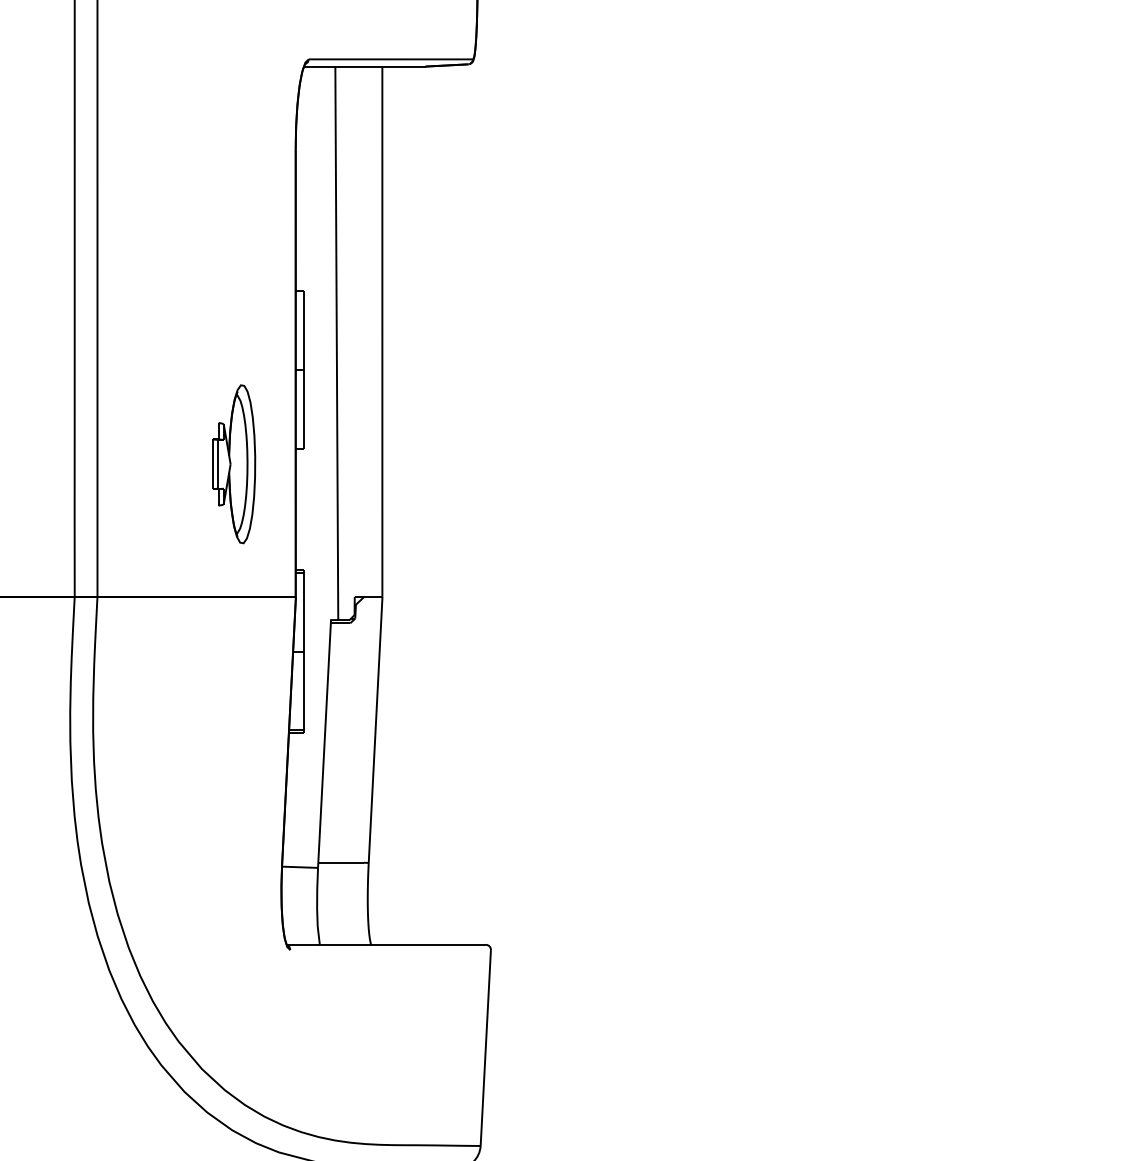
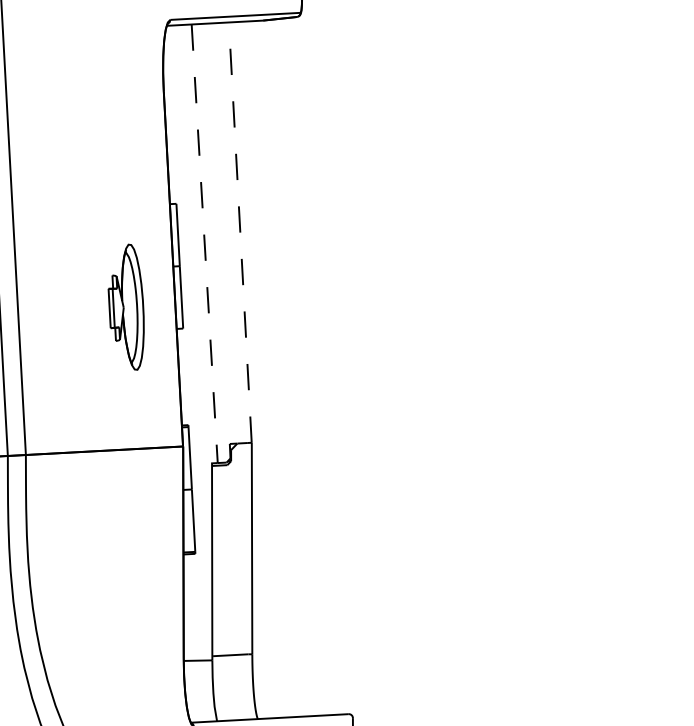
line: (382, 331) -> (240, 232), solid -> dashed
line: (336, 343) -> (204, 243), solid -> dashed
part: (234, 464) -> (126, 307), moved

